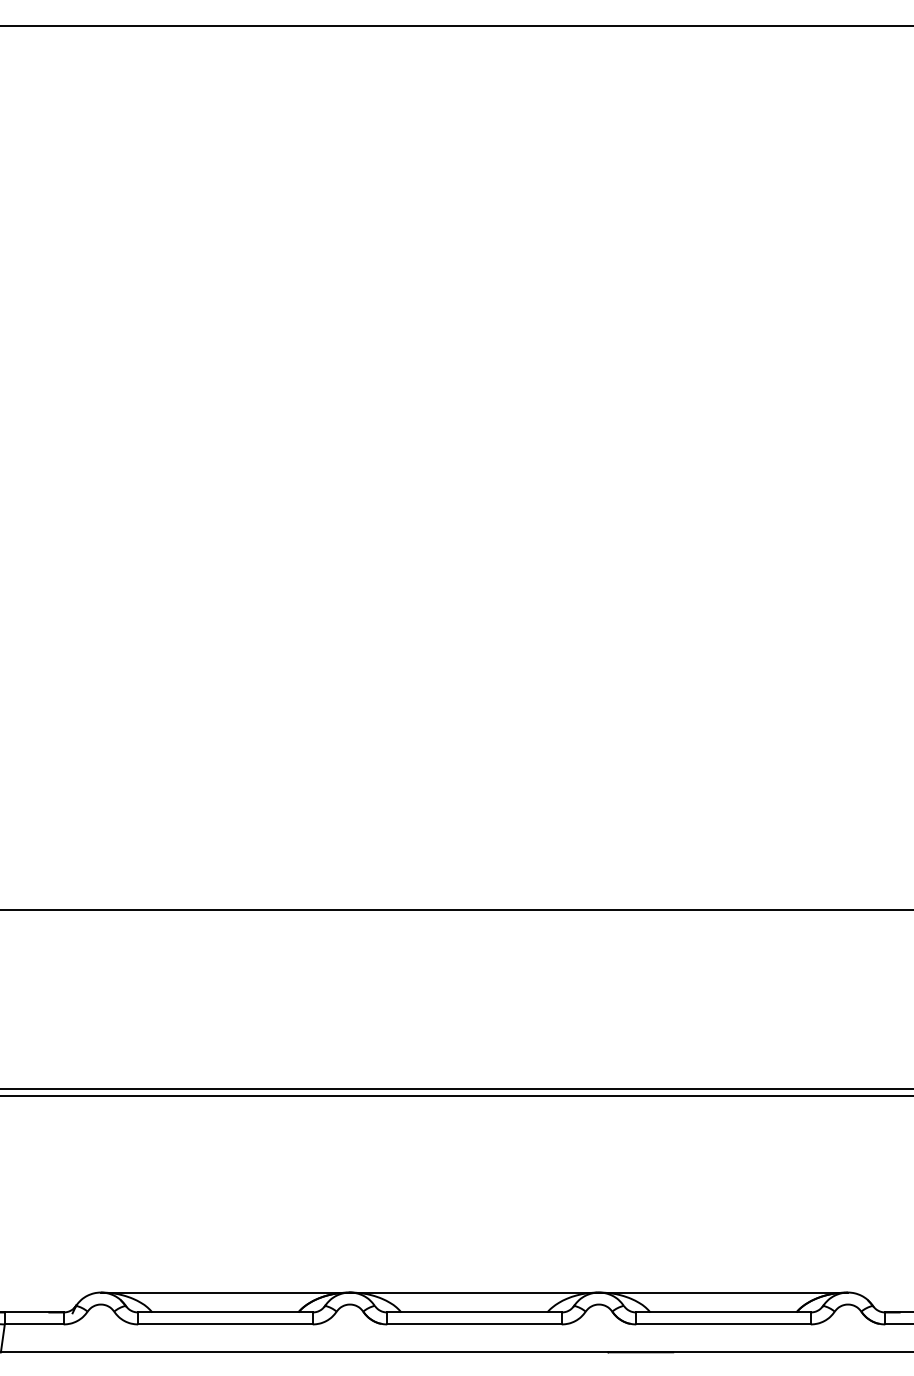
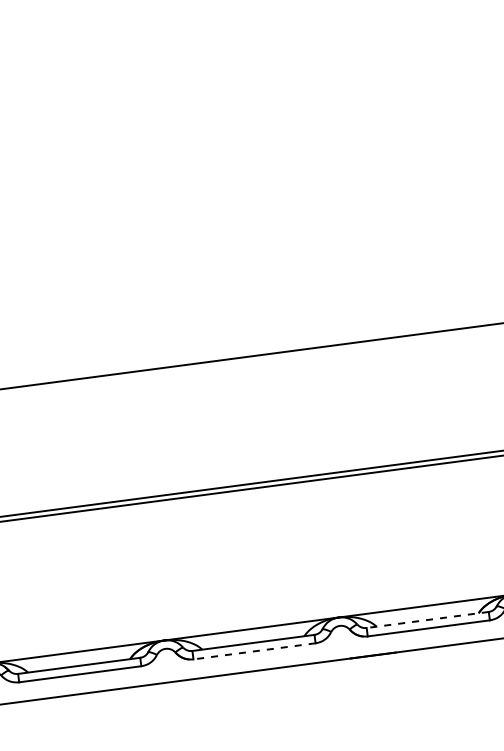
line: (723, 1312) -> (427, 620), solid -> dashed
line: (473, 1324) -> (253, 651), solid -> dashed

